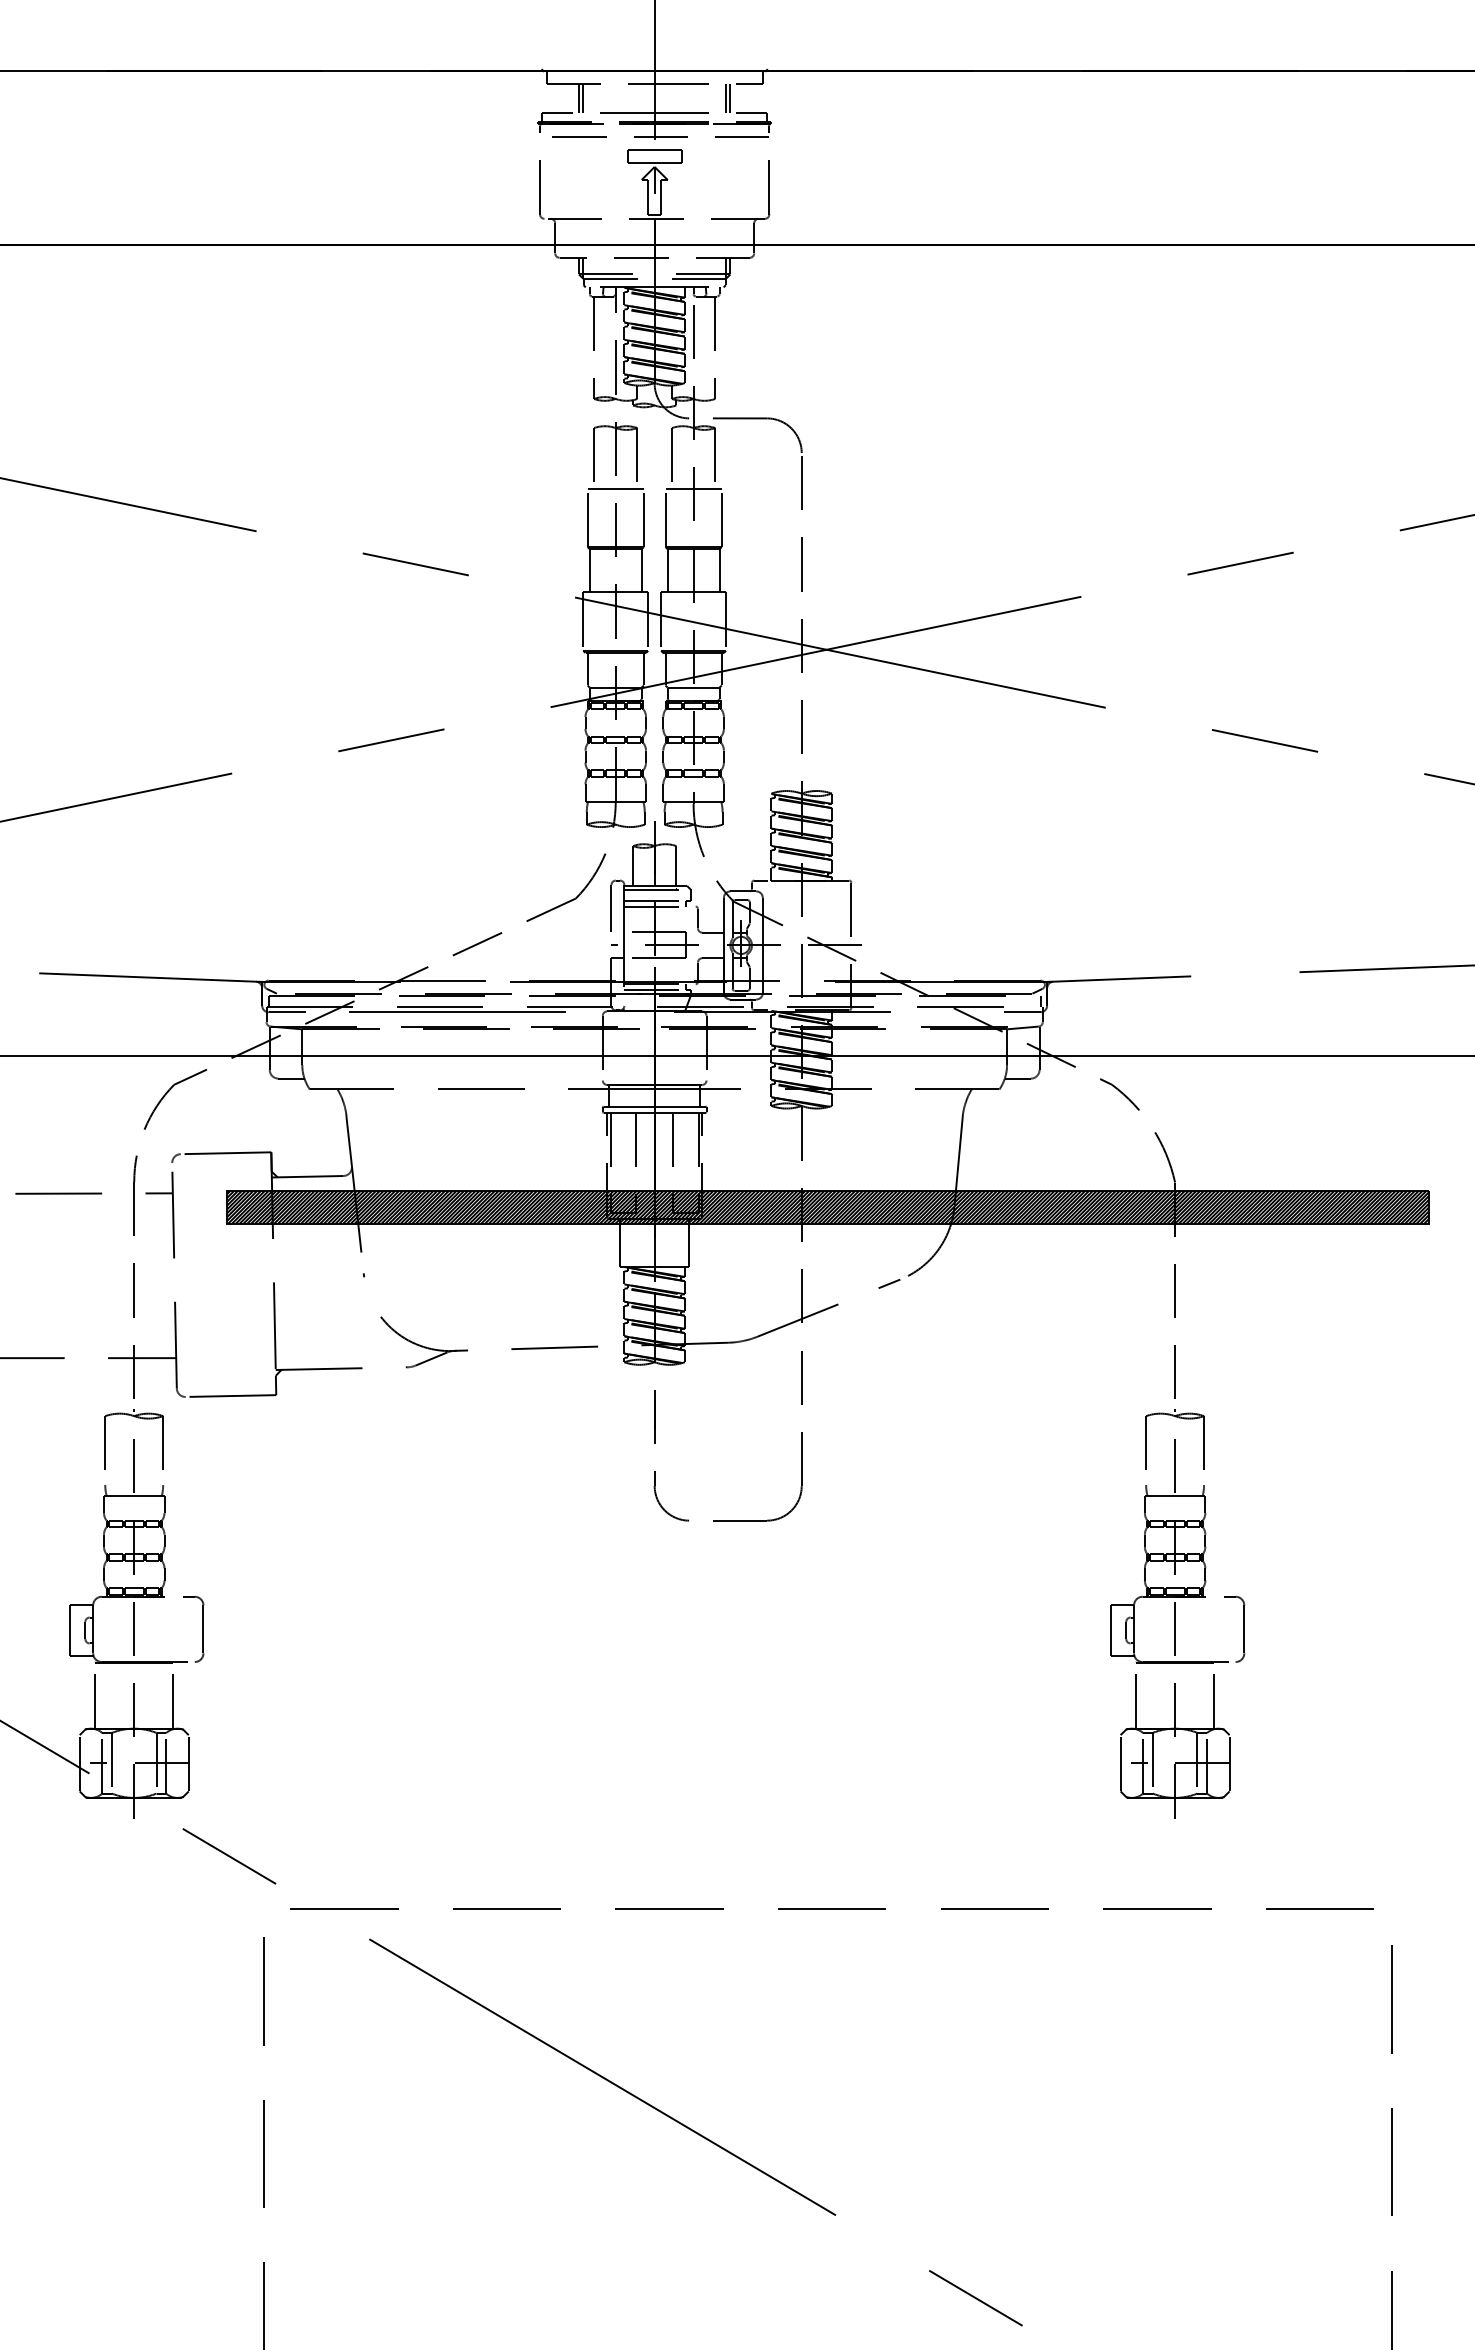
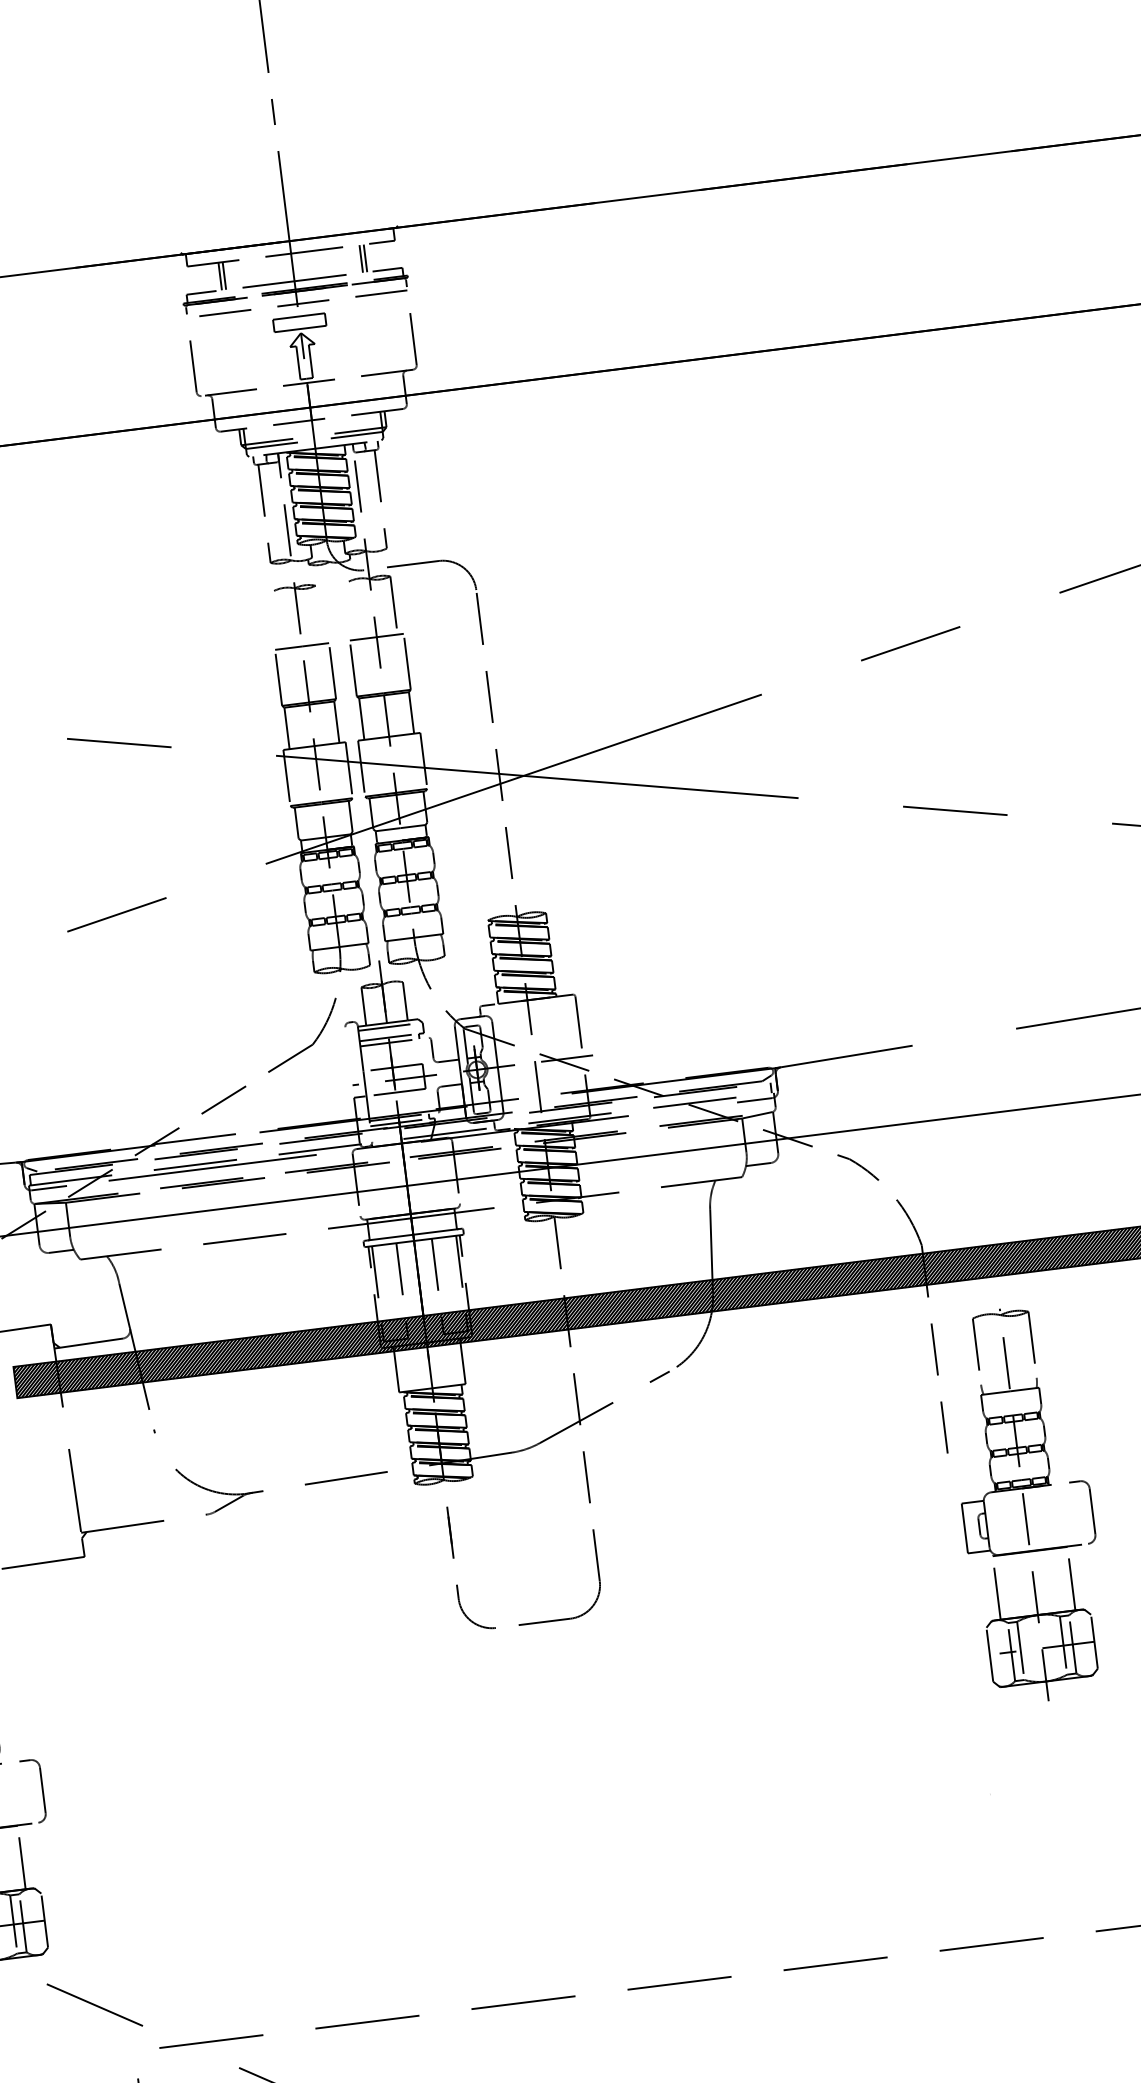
line: (594, 458) -> (278, 620), removed
line: (637, 458) -> (319, 614), removed
line: (671, 458) -> (352, 610), removed
line: (611, 908) -> (348, 1049), removed
part: (1177, 1613) -> (1026, 1504), moved

